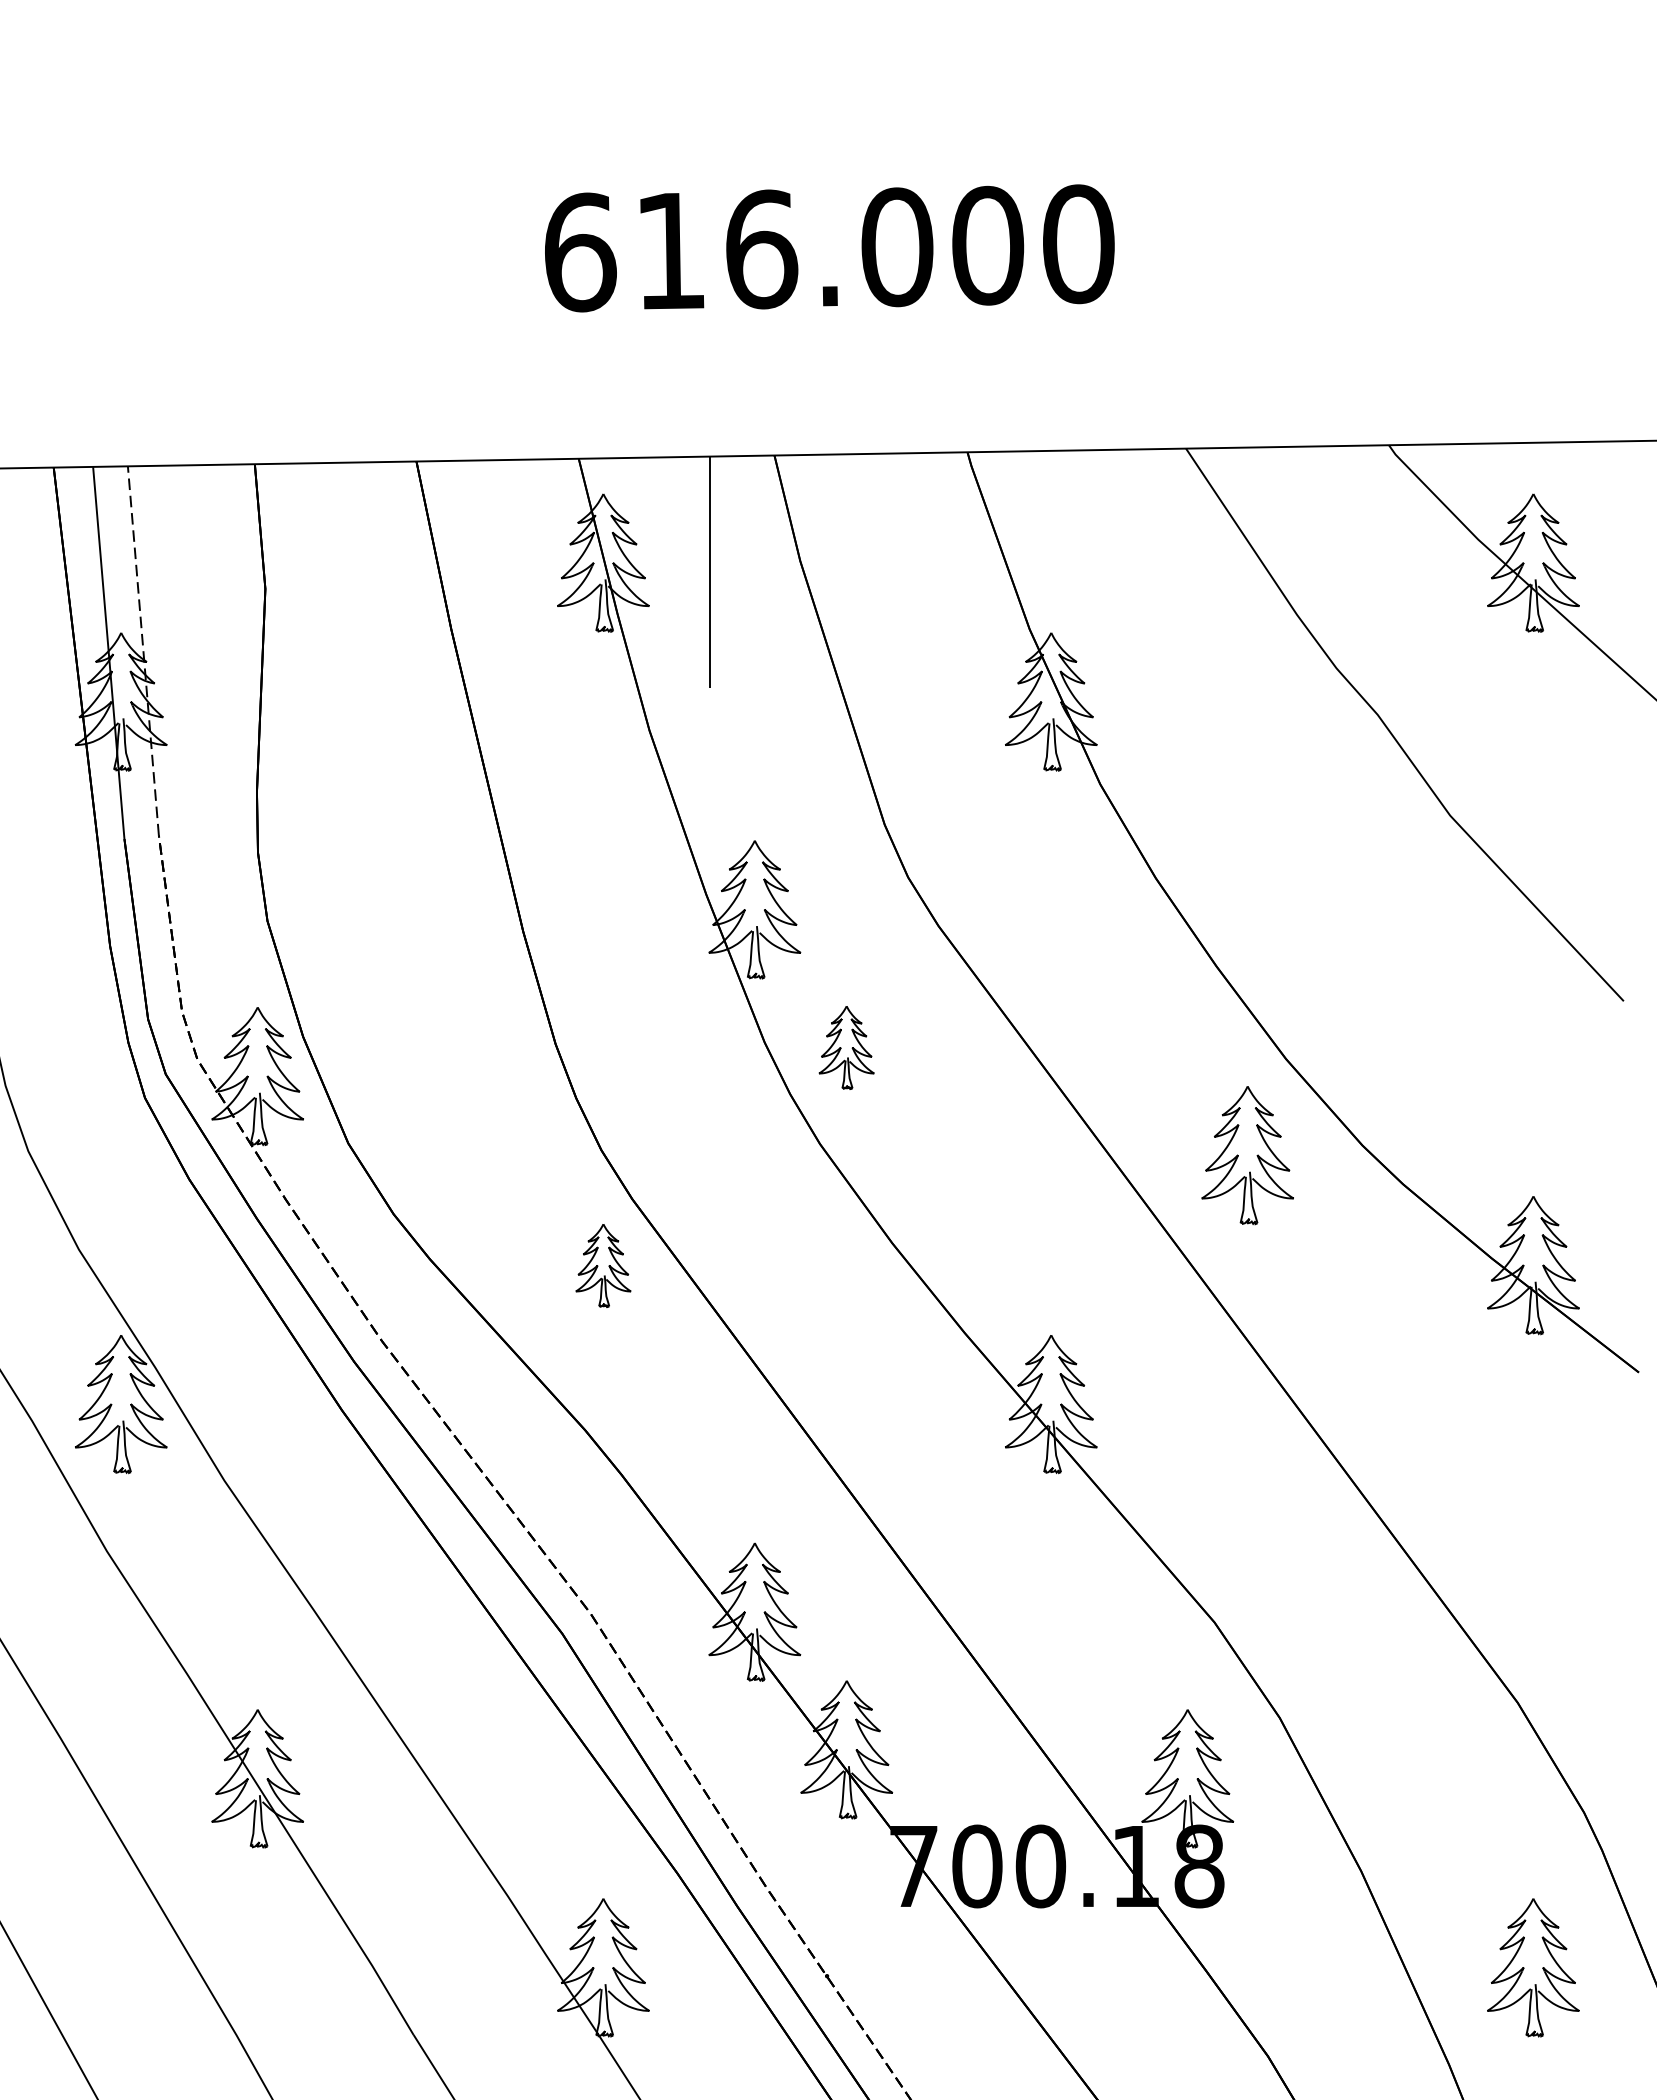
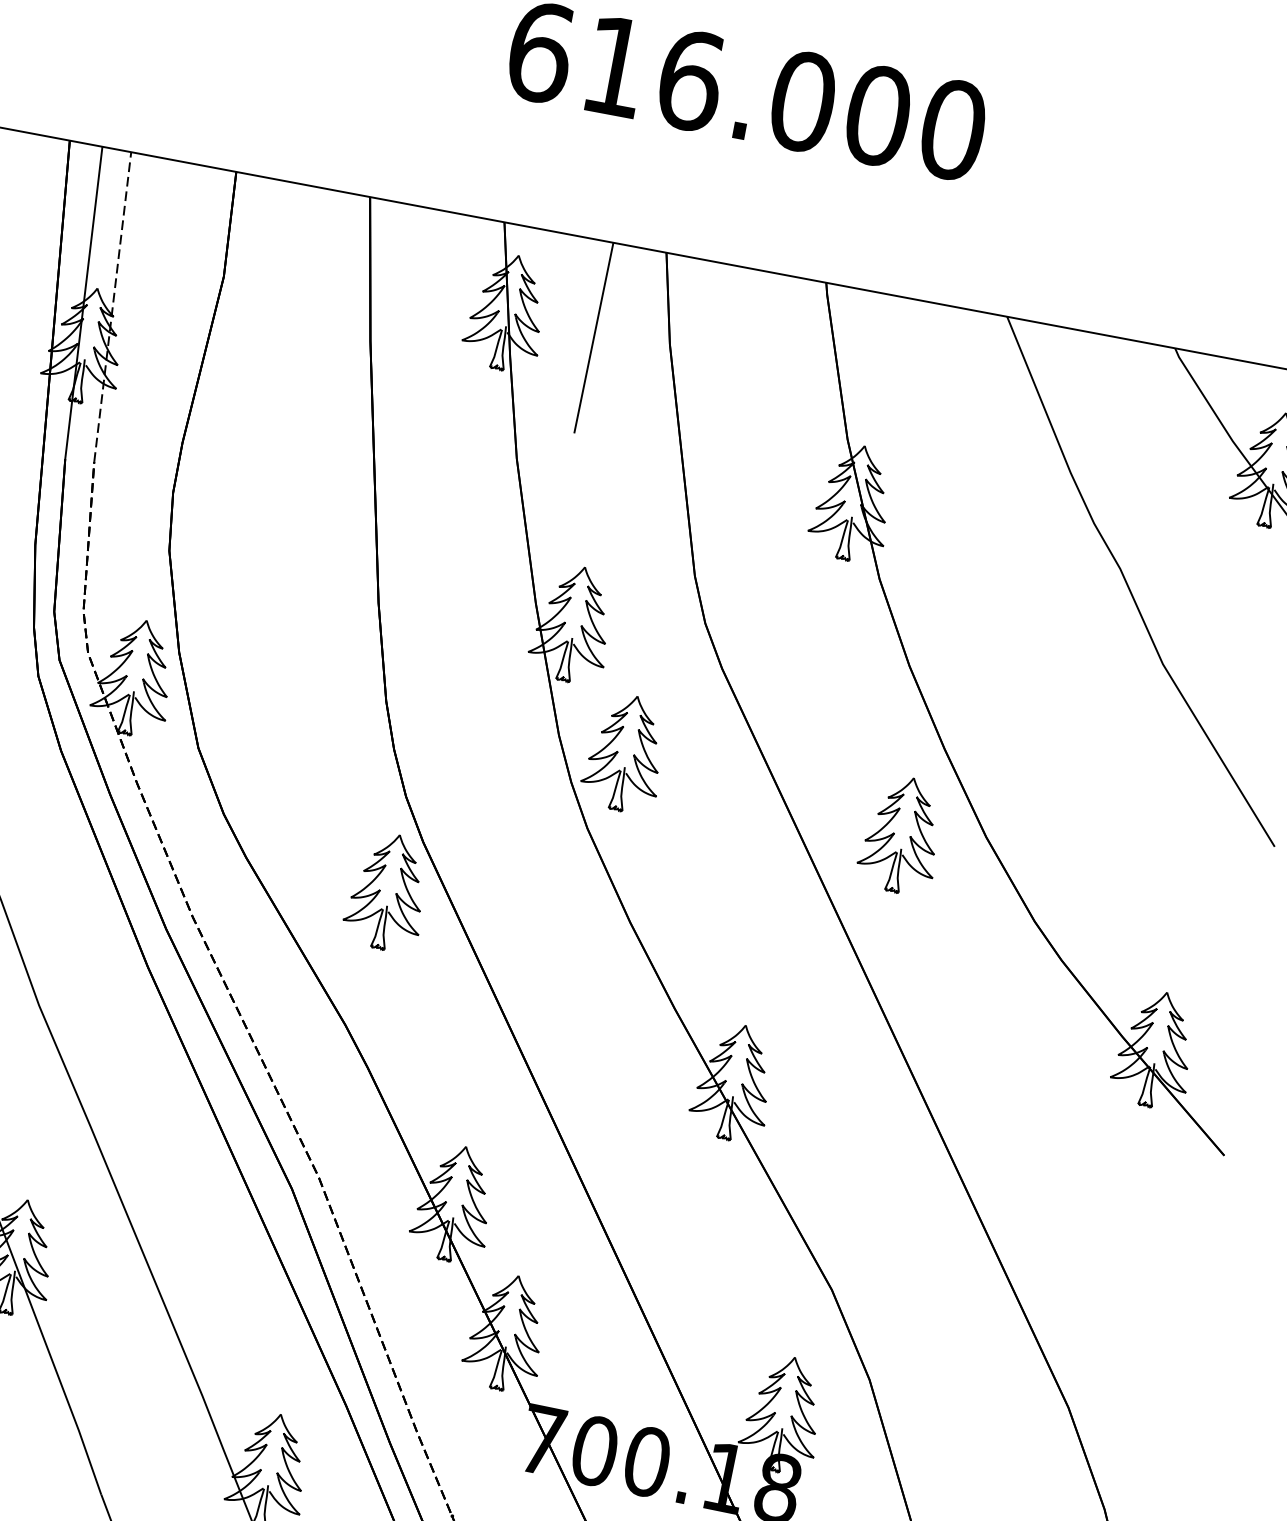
part: (846, 1047) -> (625, 753), size x1.67
part: (1247, 1155) -> (902, 835), moved
part: (603, 1265) -> (388, 892), size x1.67

